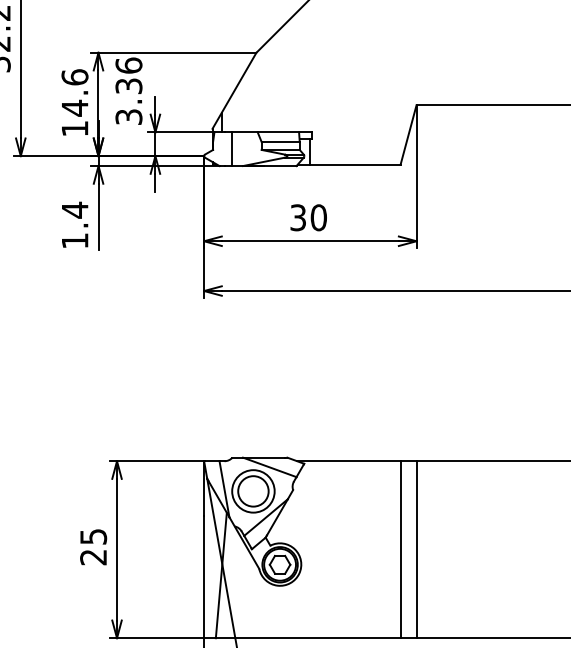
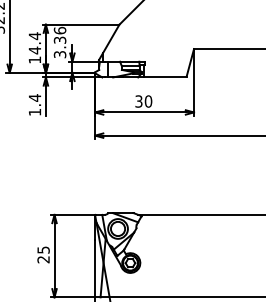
text: (74, 78) -> (34, 36), 14.6 -> 14.4
line: (400, 548) -> (186, 255), removed
line: (417, 548) -> (194, 255), removed

